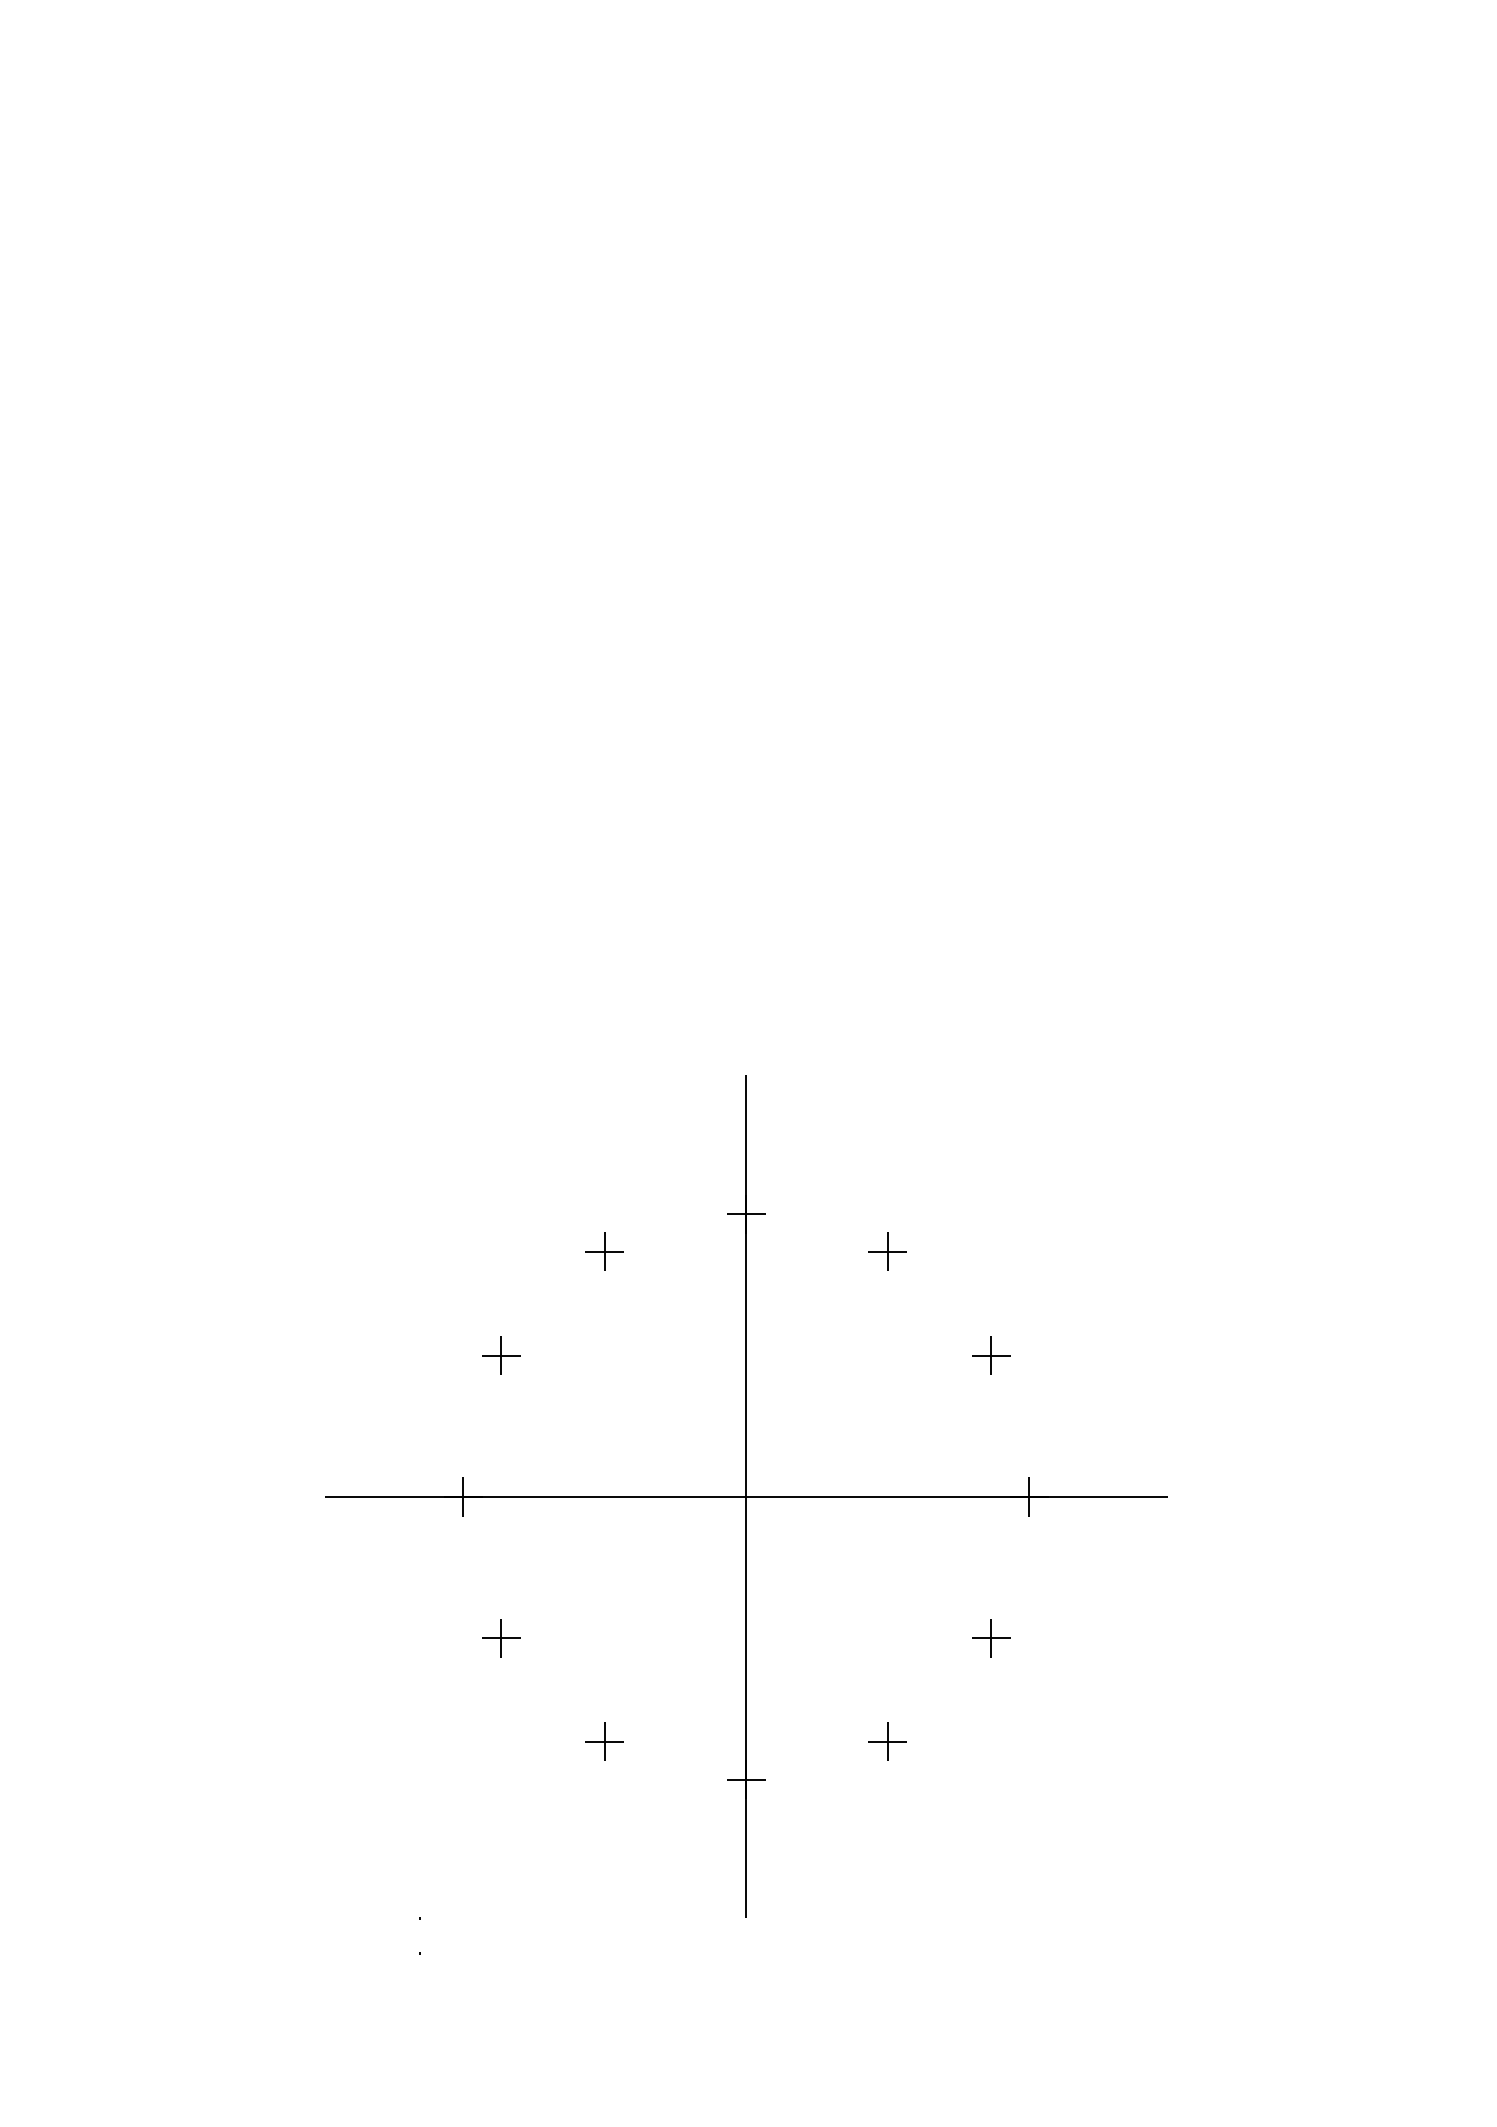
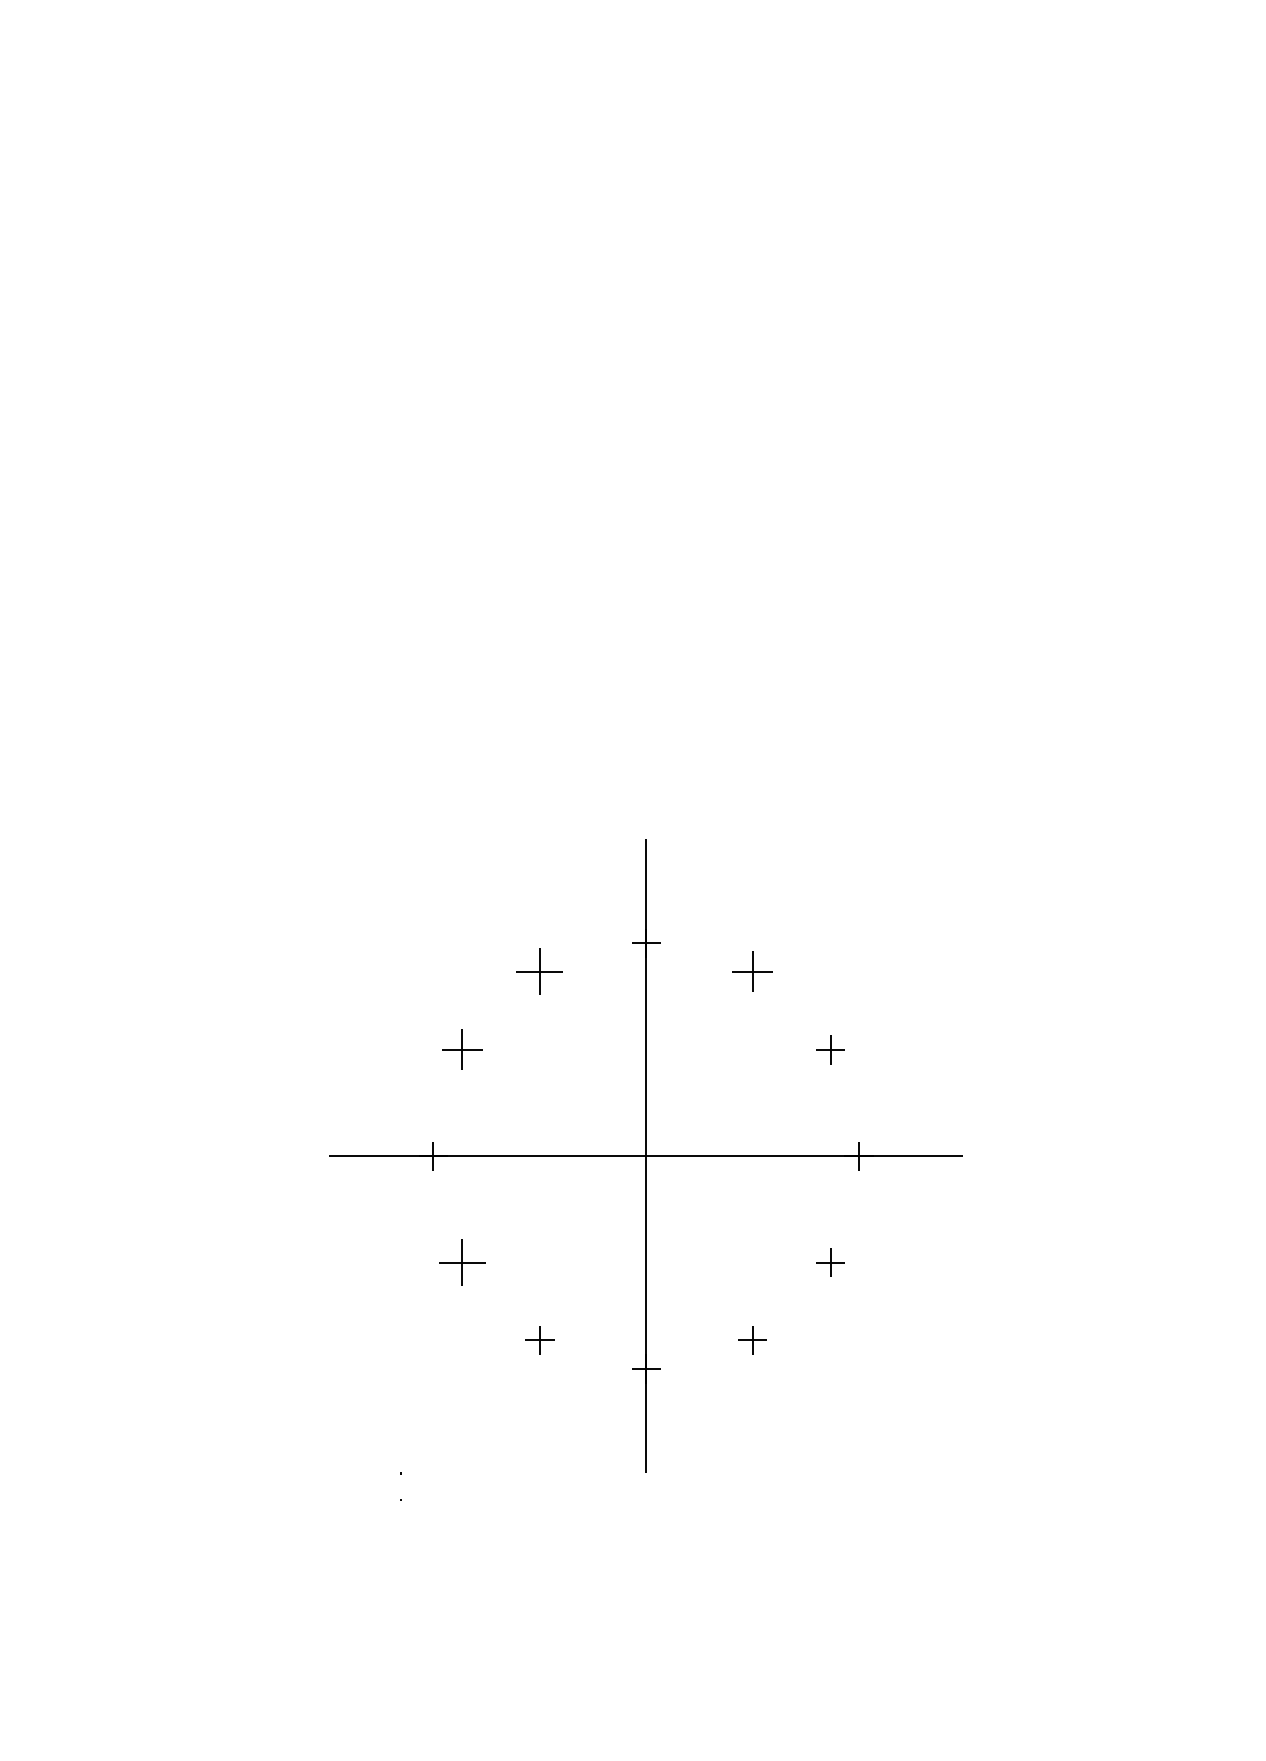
part: (604, 1251) -> (539, 971), size x1.6
part: (887, 1251) -> (752, 971), size x1.4
part: (500, 1355) -> (461, 1049), size x1.4
part: (500, 1638) -> (461, 1262), size x1.6

